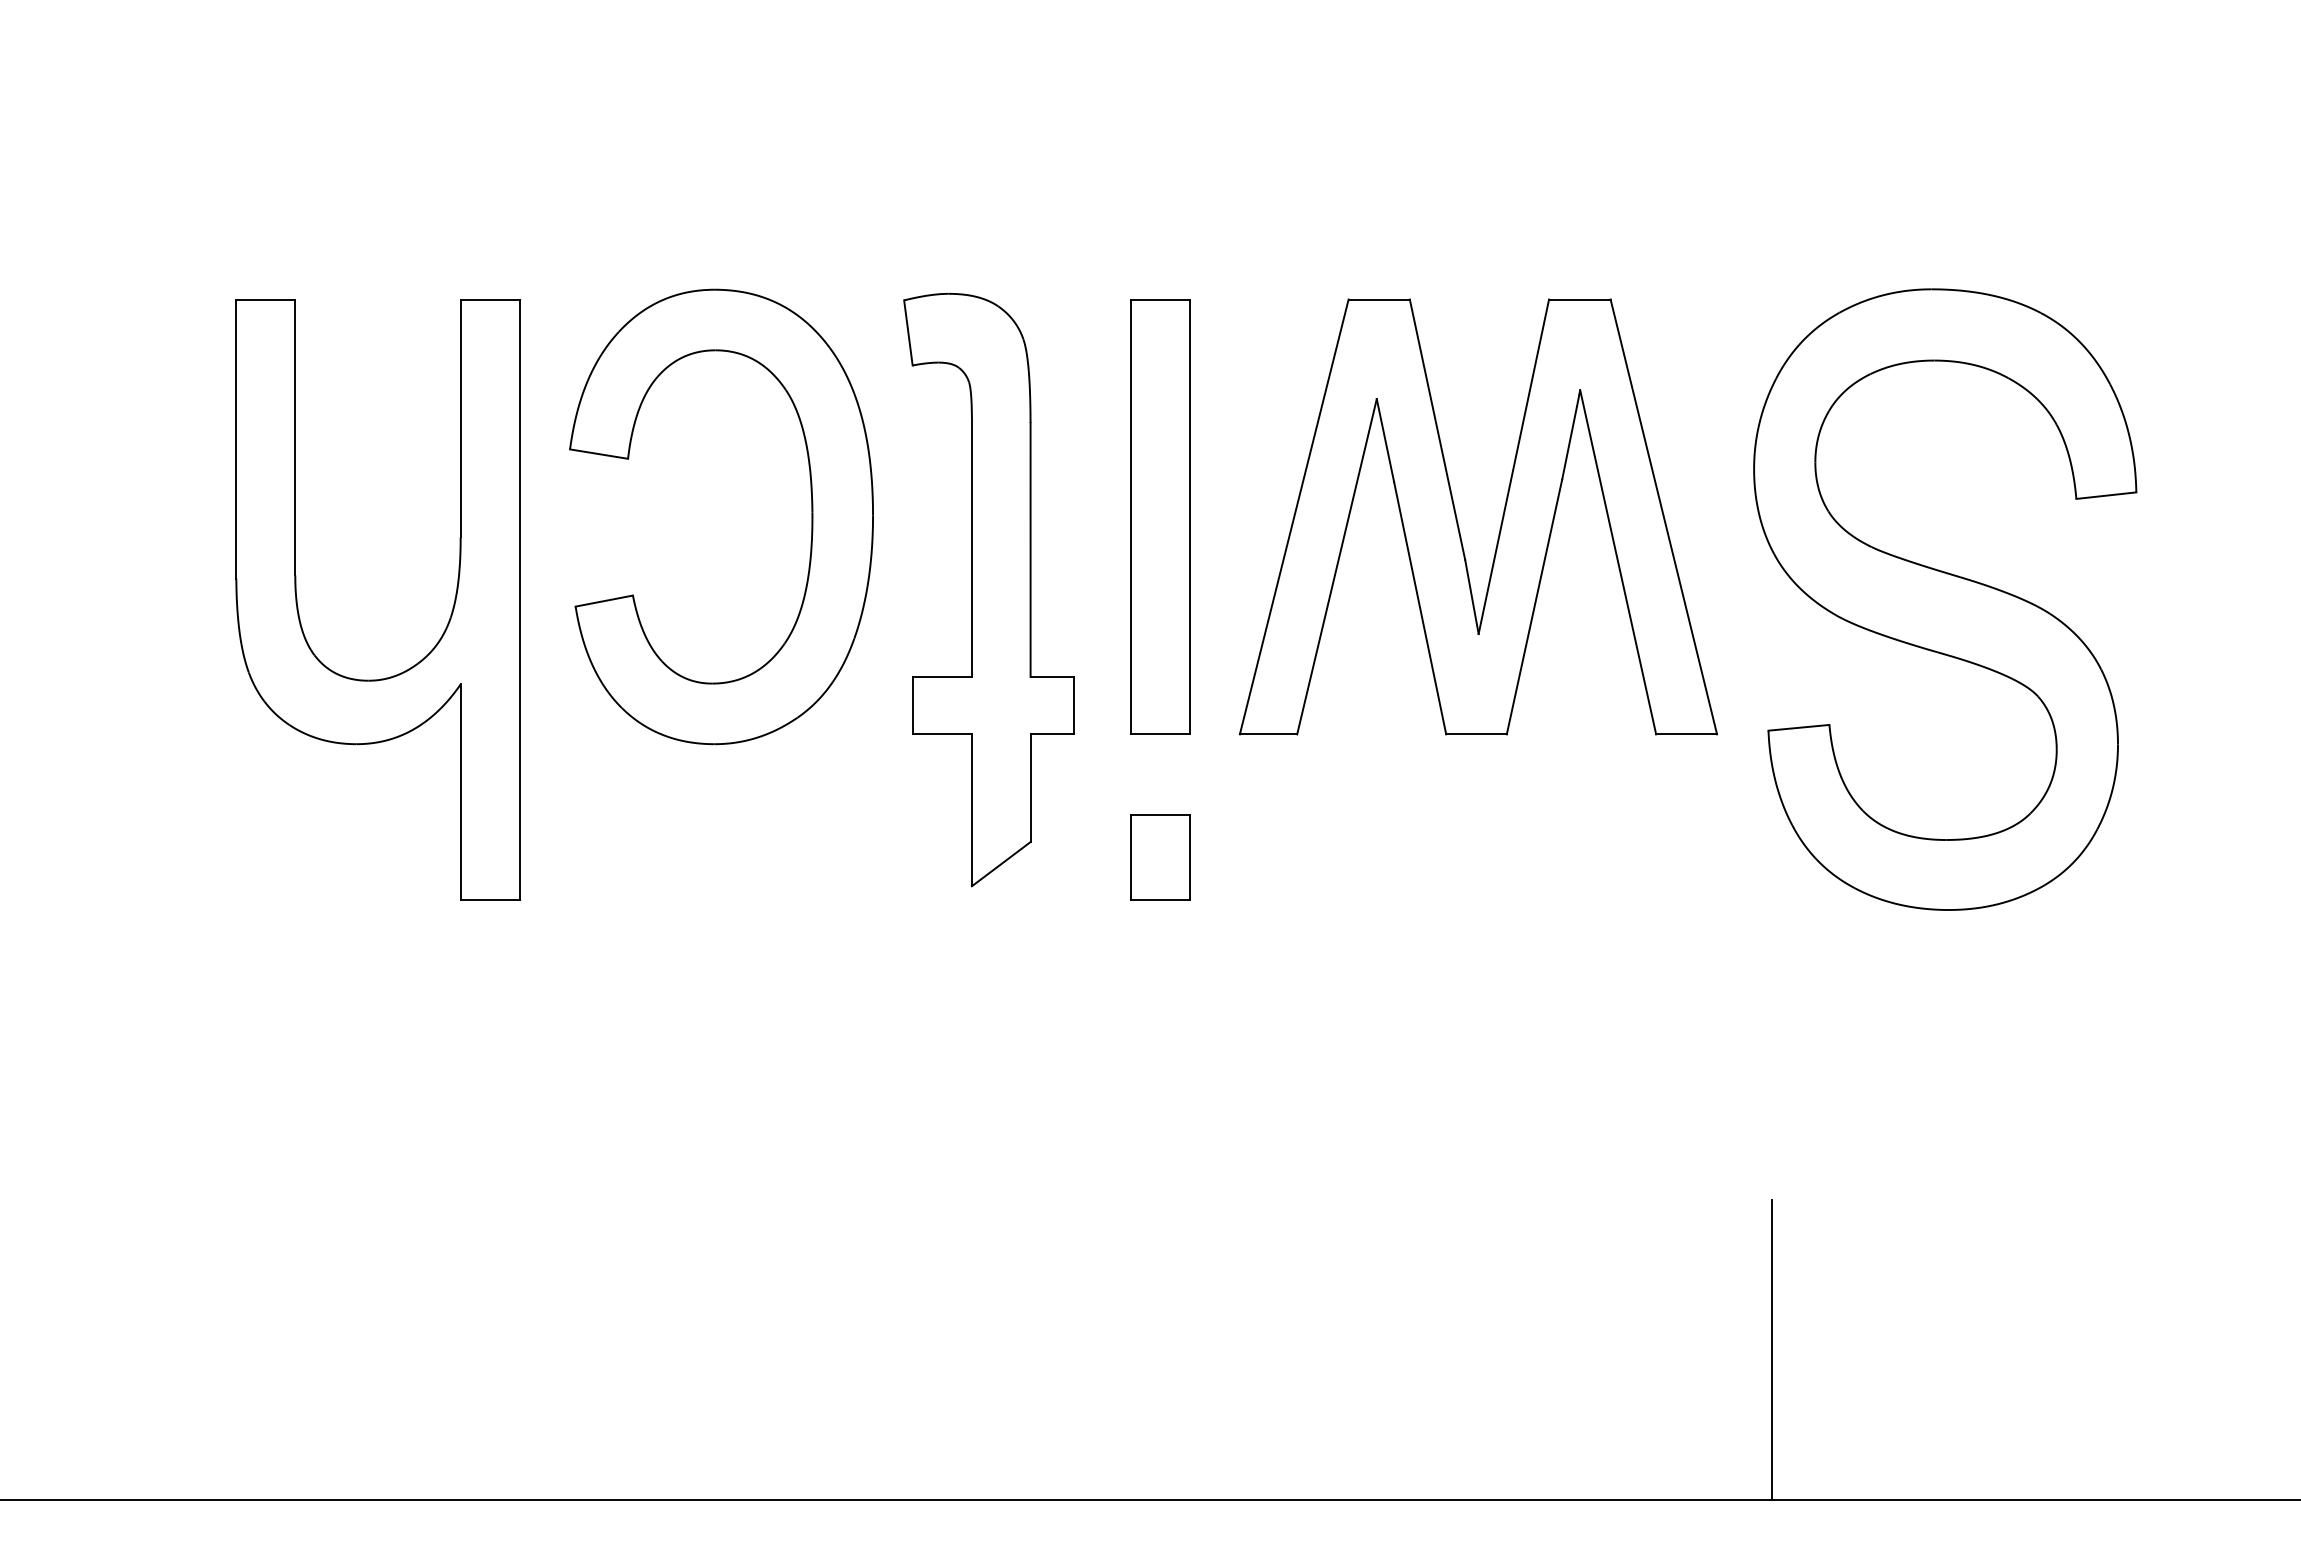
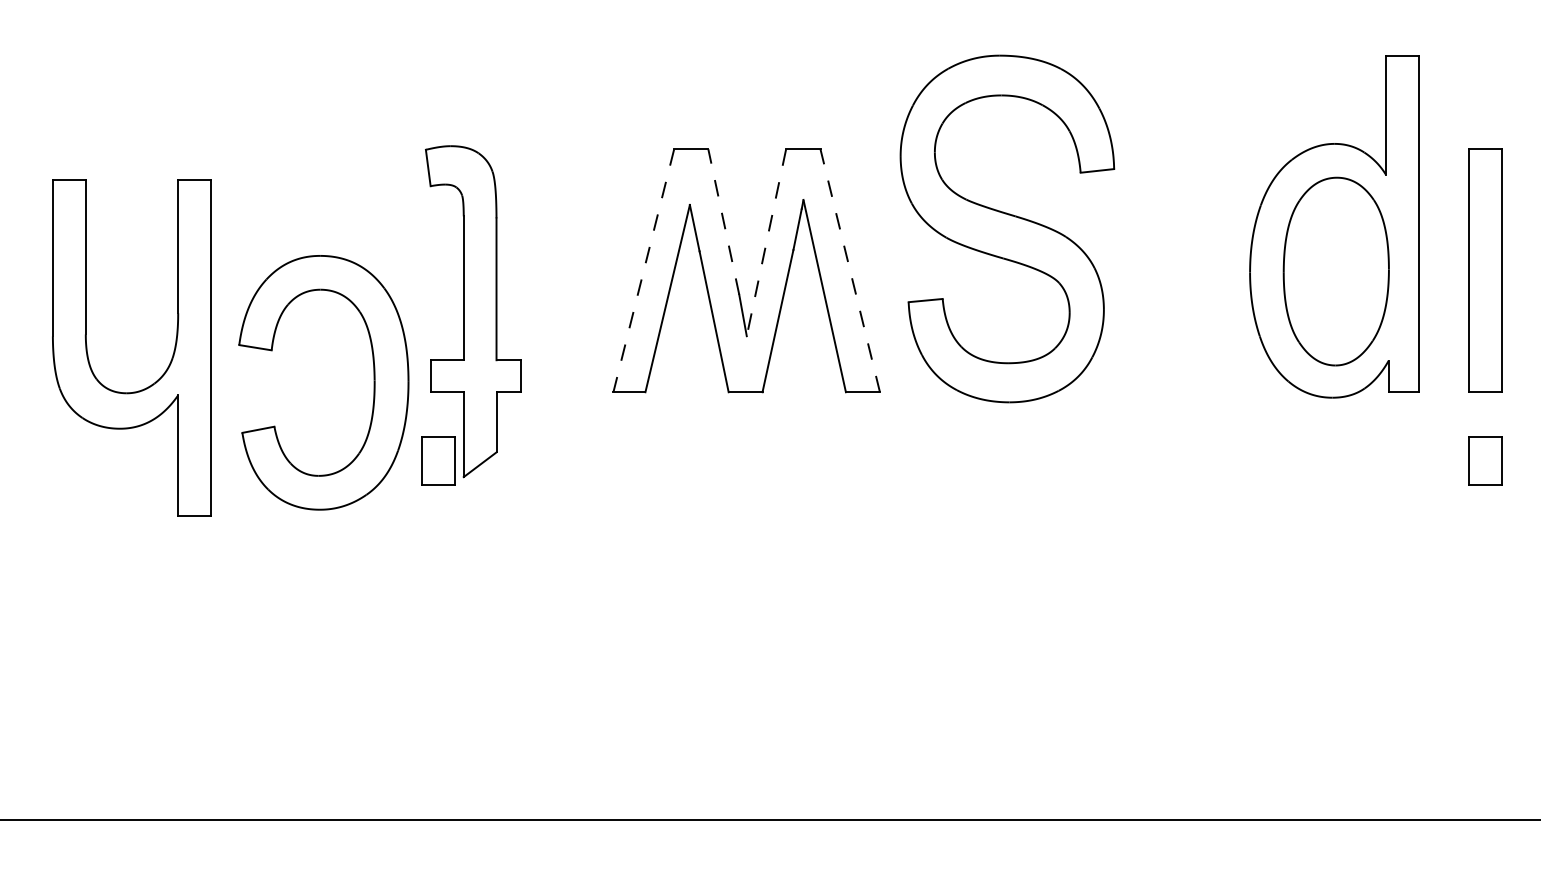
line: (1436, 428) -> (723, 221), solid -> dashed
line: (1513, 468) -> (766, 243), solid -> dashed
part: (810, 516) -> (373, 382), moved
part: (1161, 516) -> (569, 270), removed
line: (1664, 516) -> (850, 270), solid -> dashed
line: (1293, 518) -> (643, 271), solid -> dashed
part: (1945, 598) -> (1007, 228), moved
part: (439, 636) -> (166, 368), moved
part: (1161, 856) -> (438, 460), moved
line: (1771, 1348) -> (910, 735), removed

